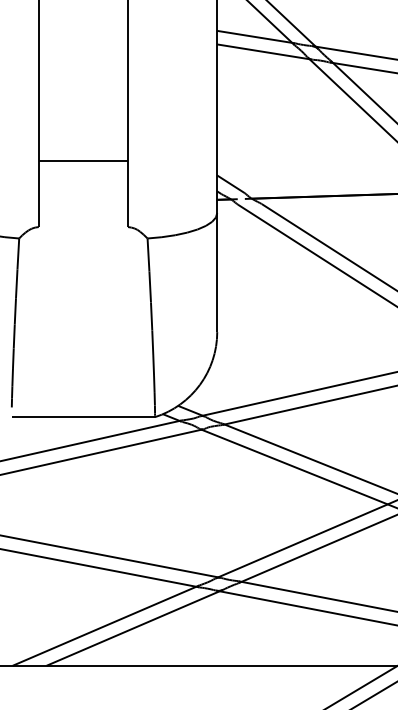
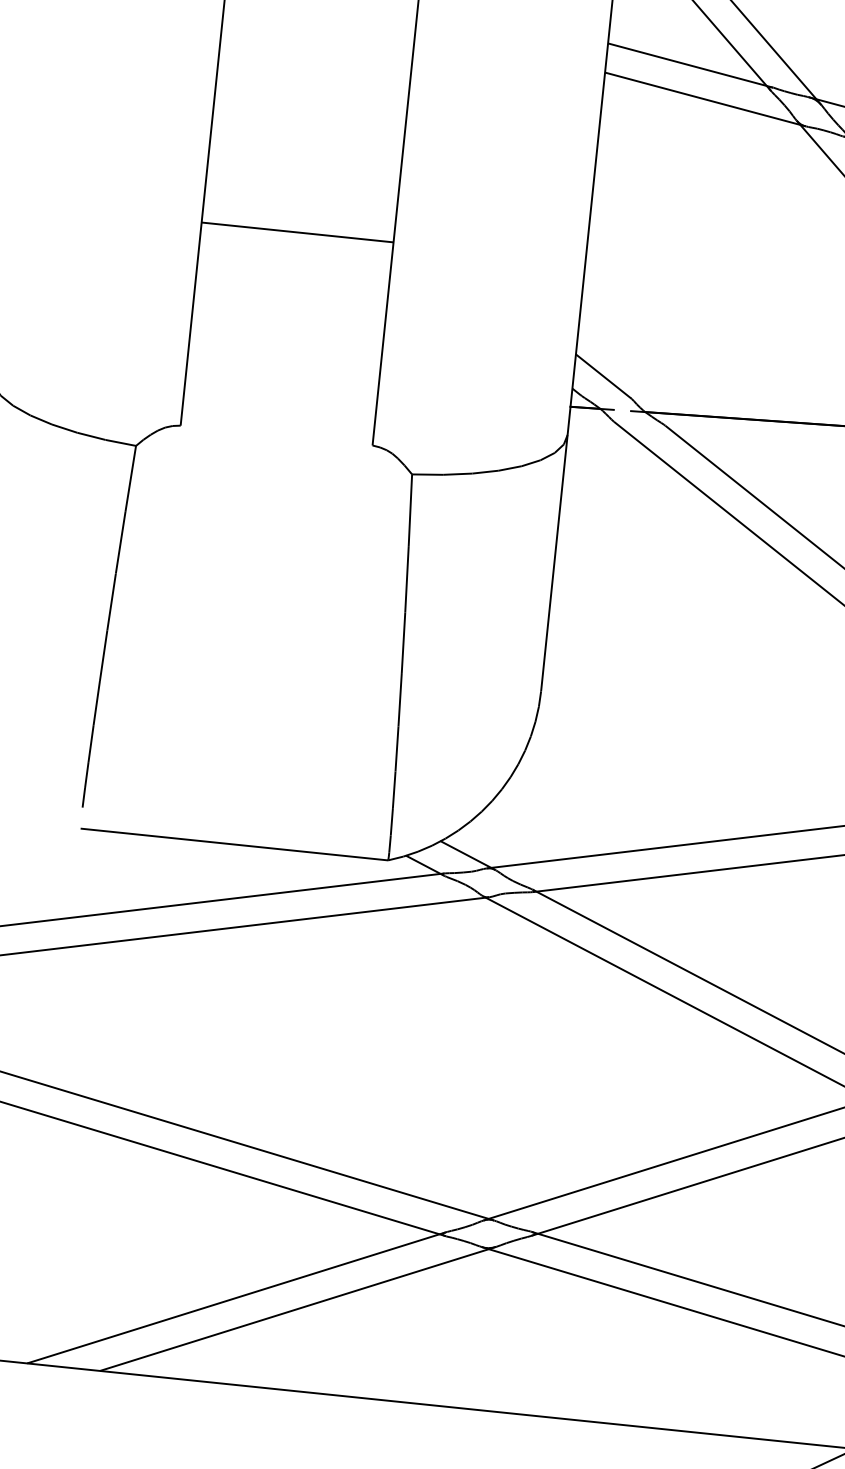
line: (83, 160) -> (297, 232), moved

